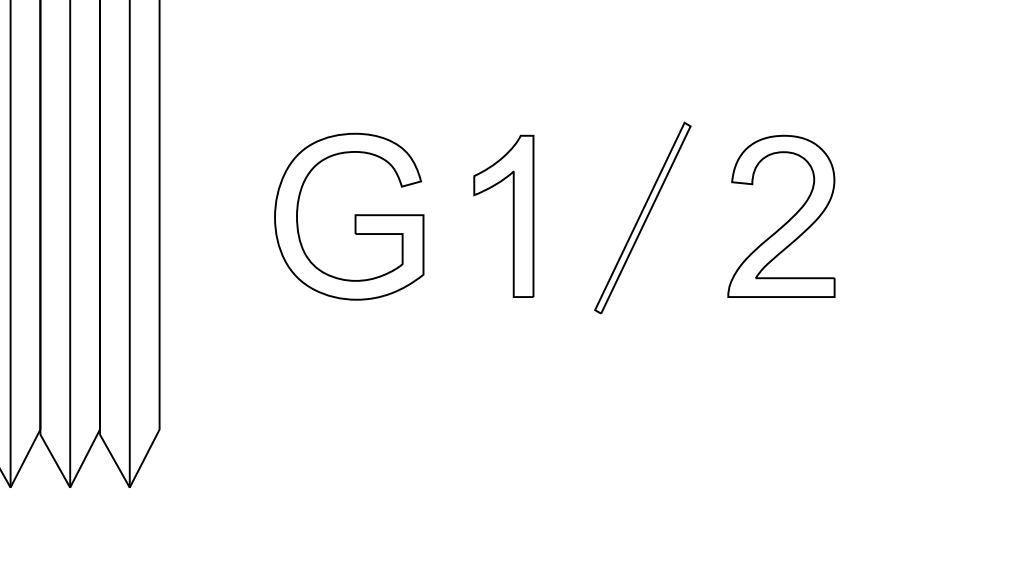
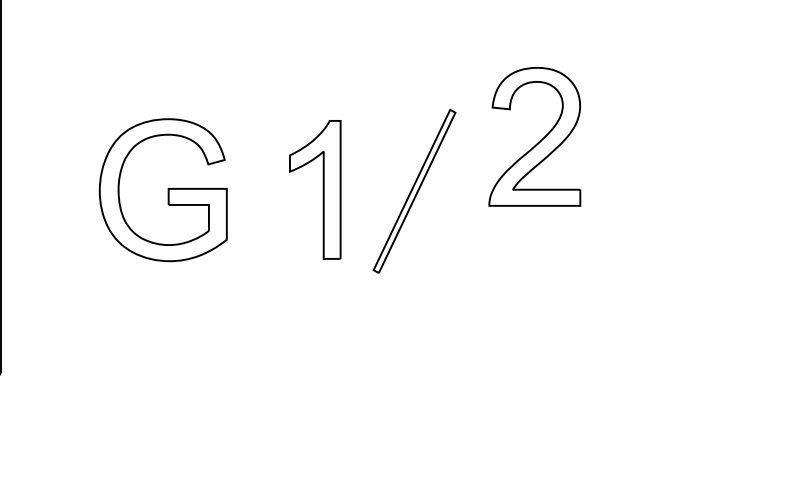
part: (512, 215) -> (322, 189), moved
part: (787, 220) -> (540, 140), moved

